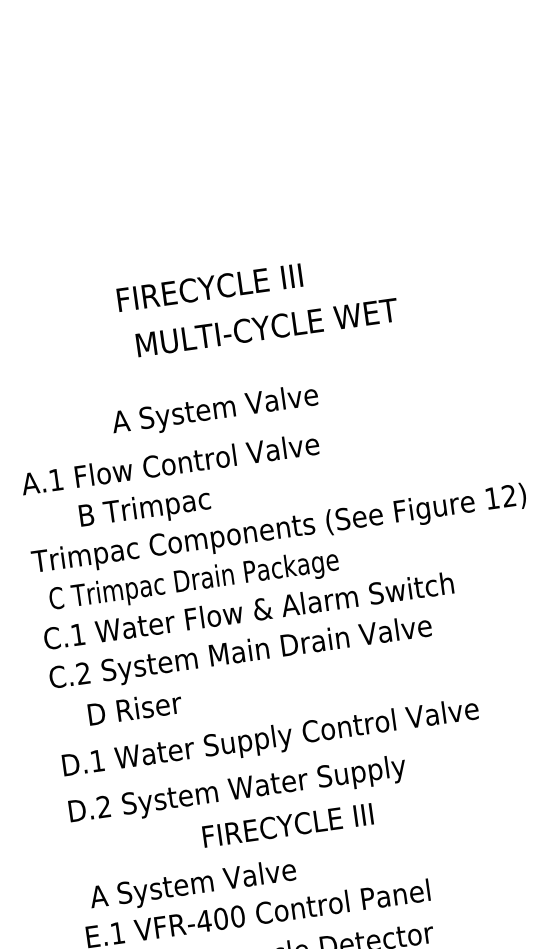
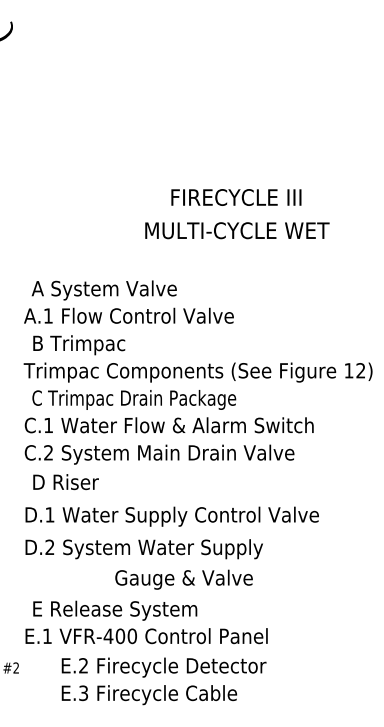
text: (209, 287) -> (236, 197), moved
text: (267, 327) -> (237, 230), moved
text: (214, 411) -> (103, 290), moved
text: (145, 510) -> (79, 345), moved
text: (134, 709) -> (65, 482), moved
text: (299, 826) -> (183, 579), FIRECYCLE III -> Gauge & Valve
text: (207, 883) -> (114, 610), A System Valve -> E Release System

